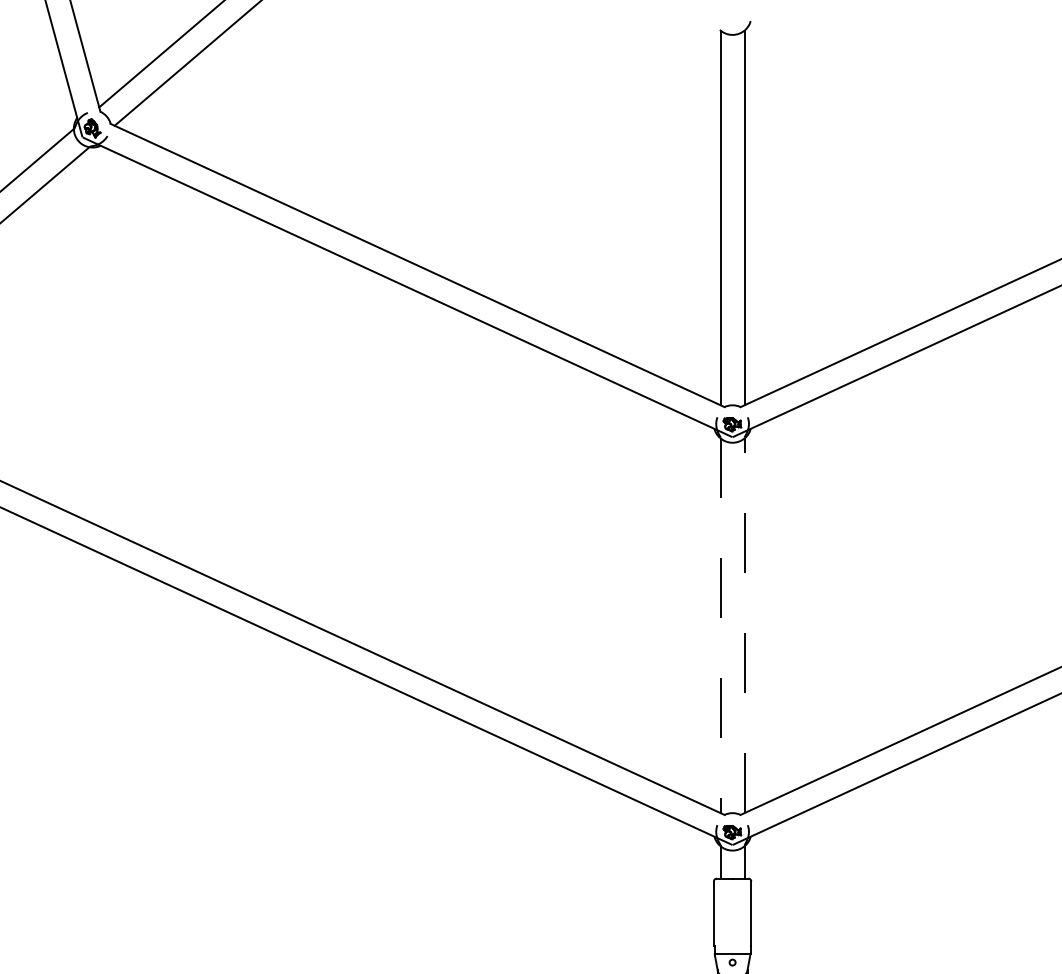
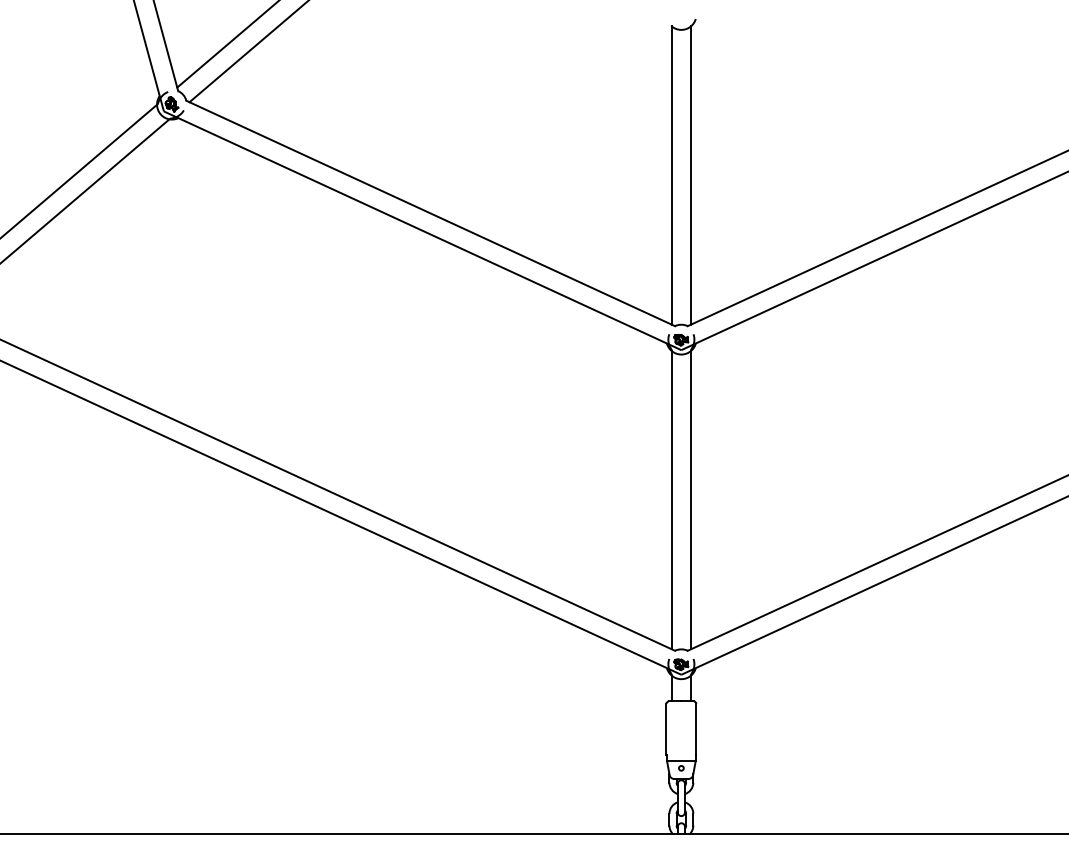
line: (744, 624) -> (690, 499), dashed -> solid
line: (720, 626) -> (671, 500), dashed -> solid

